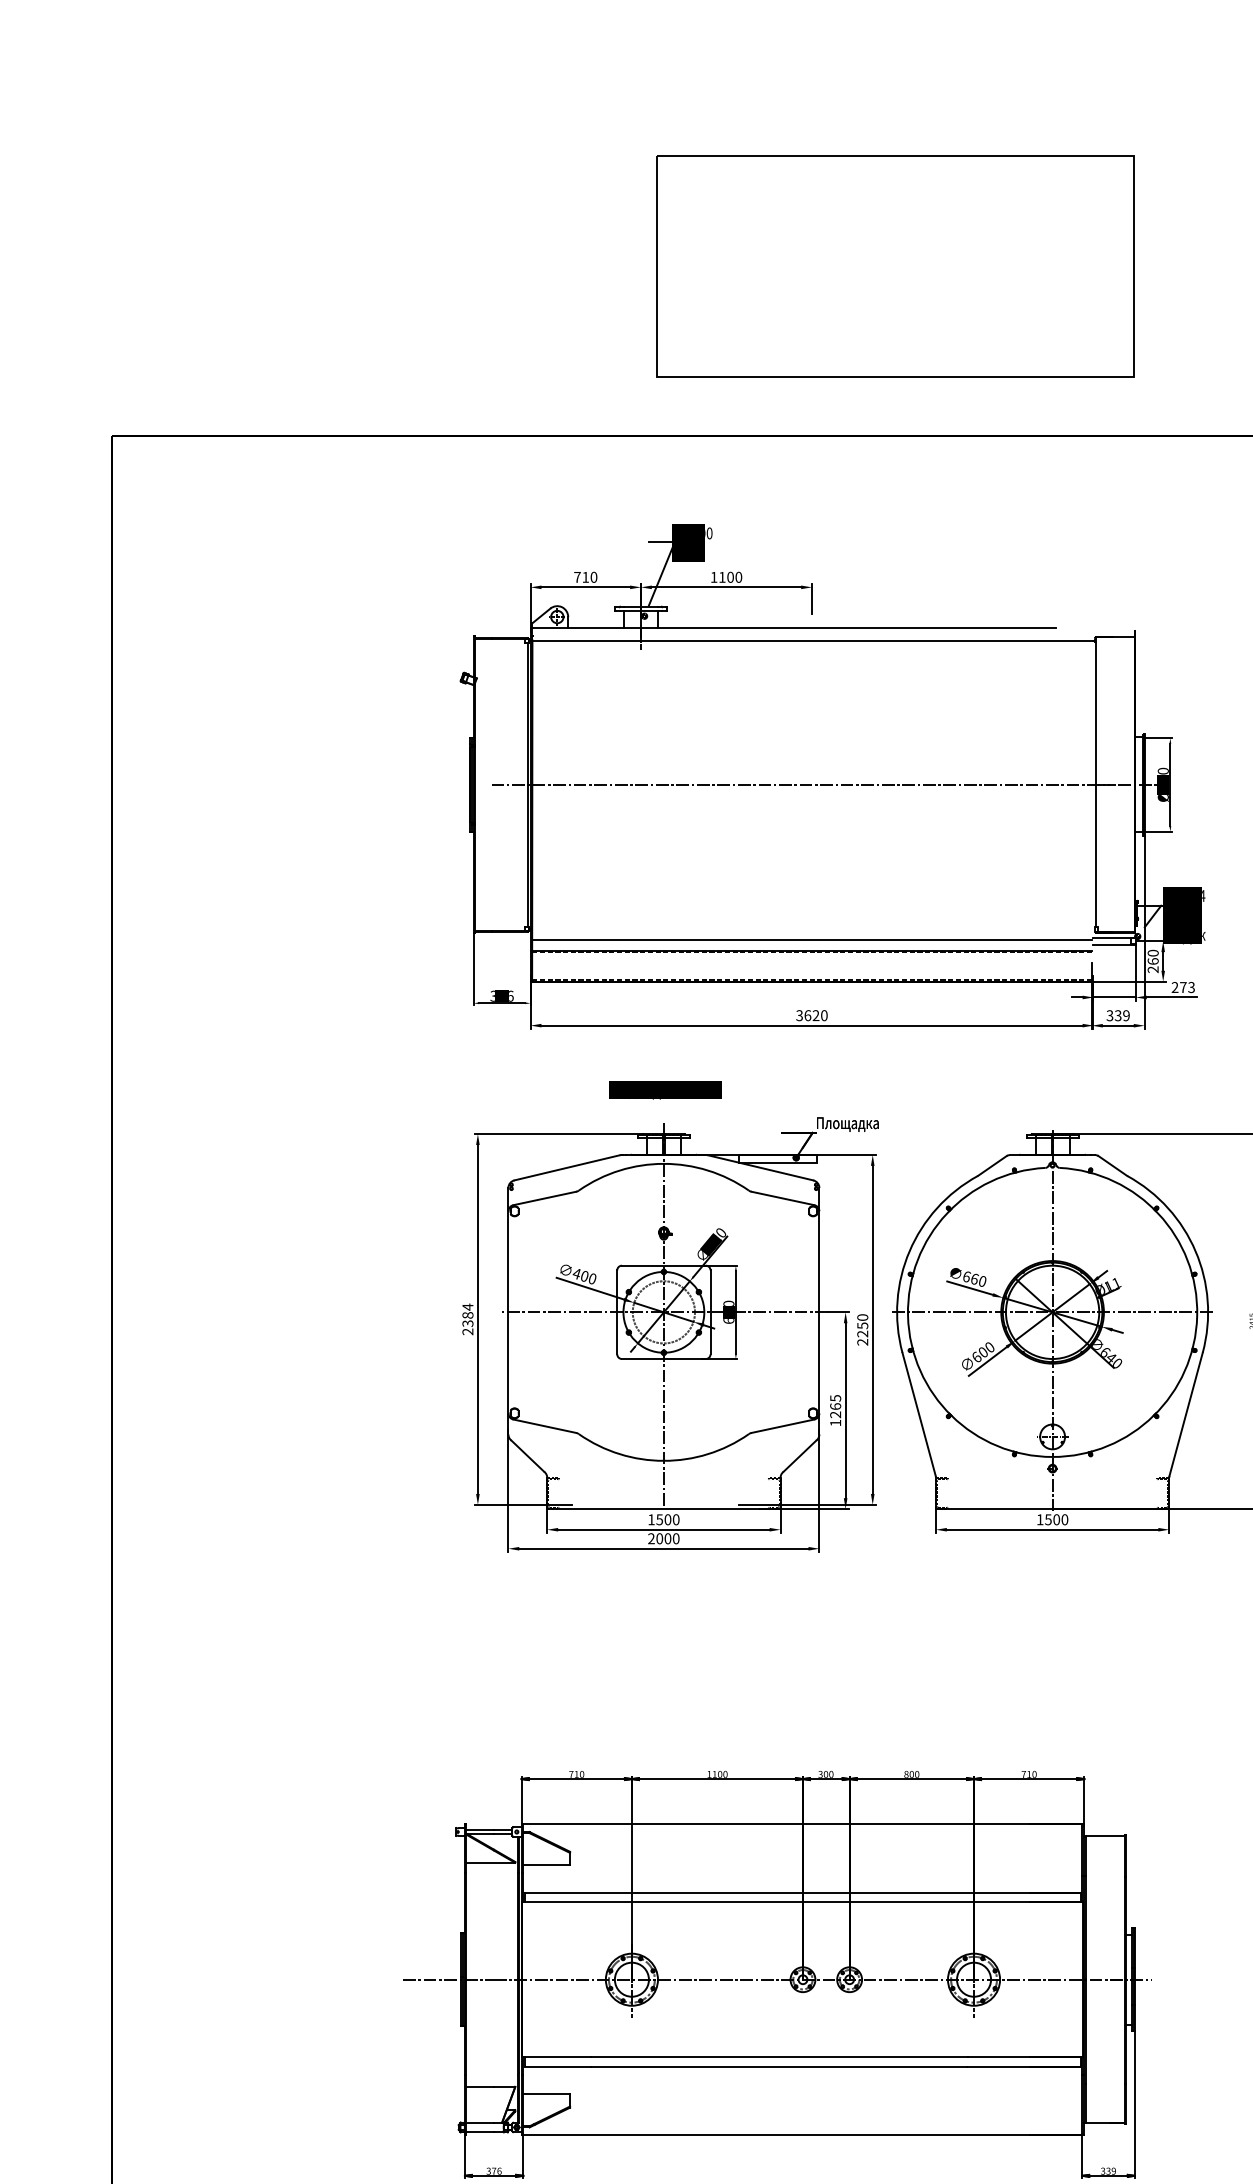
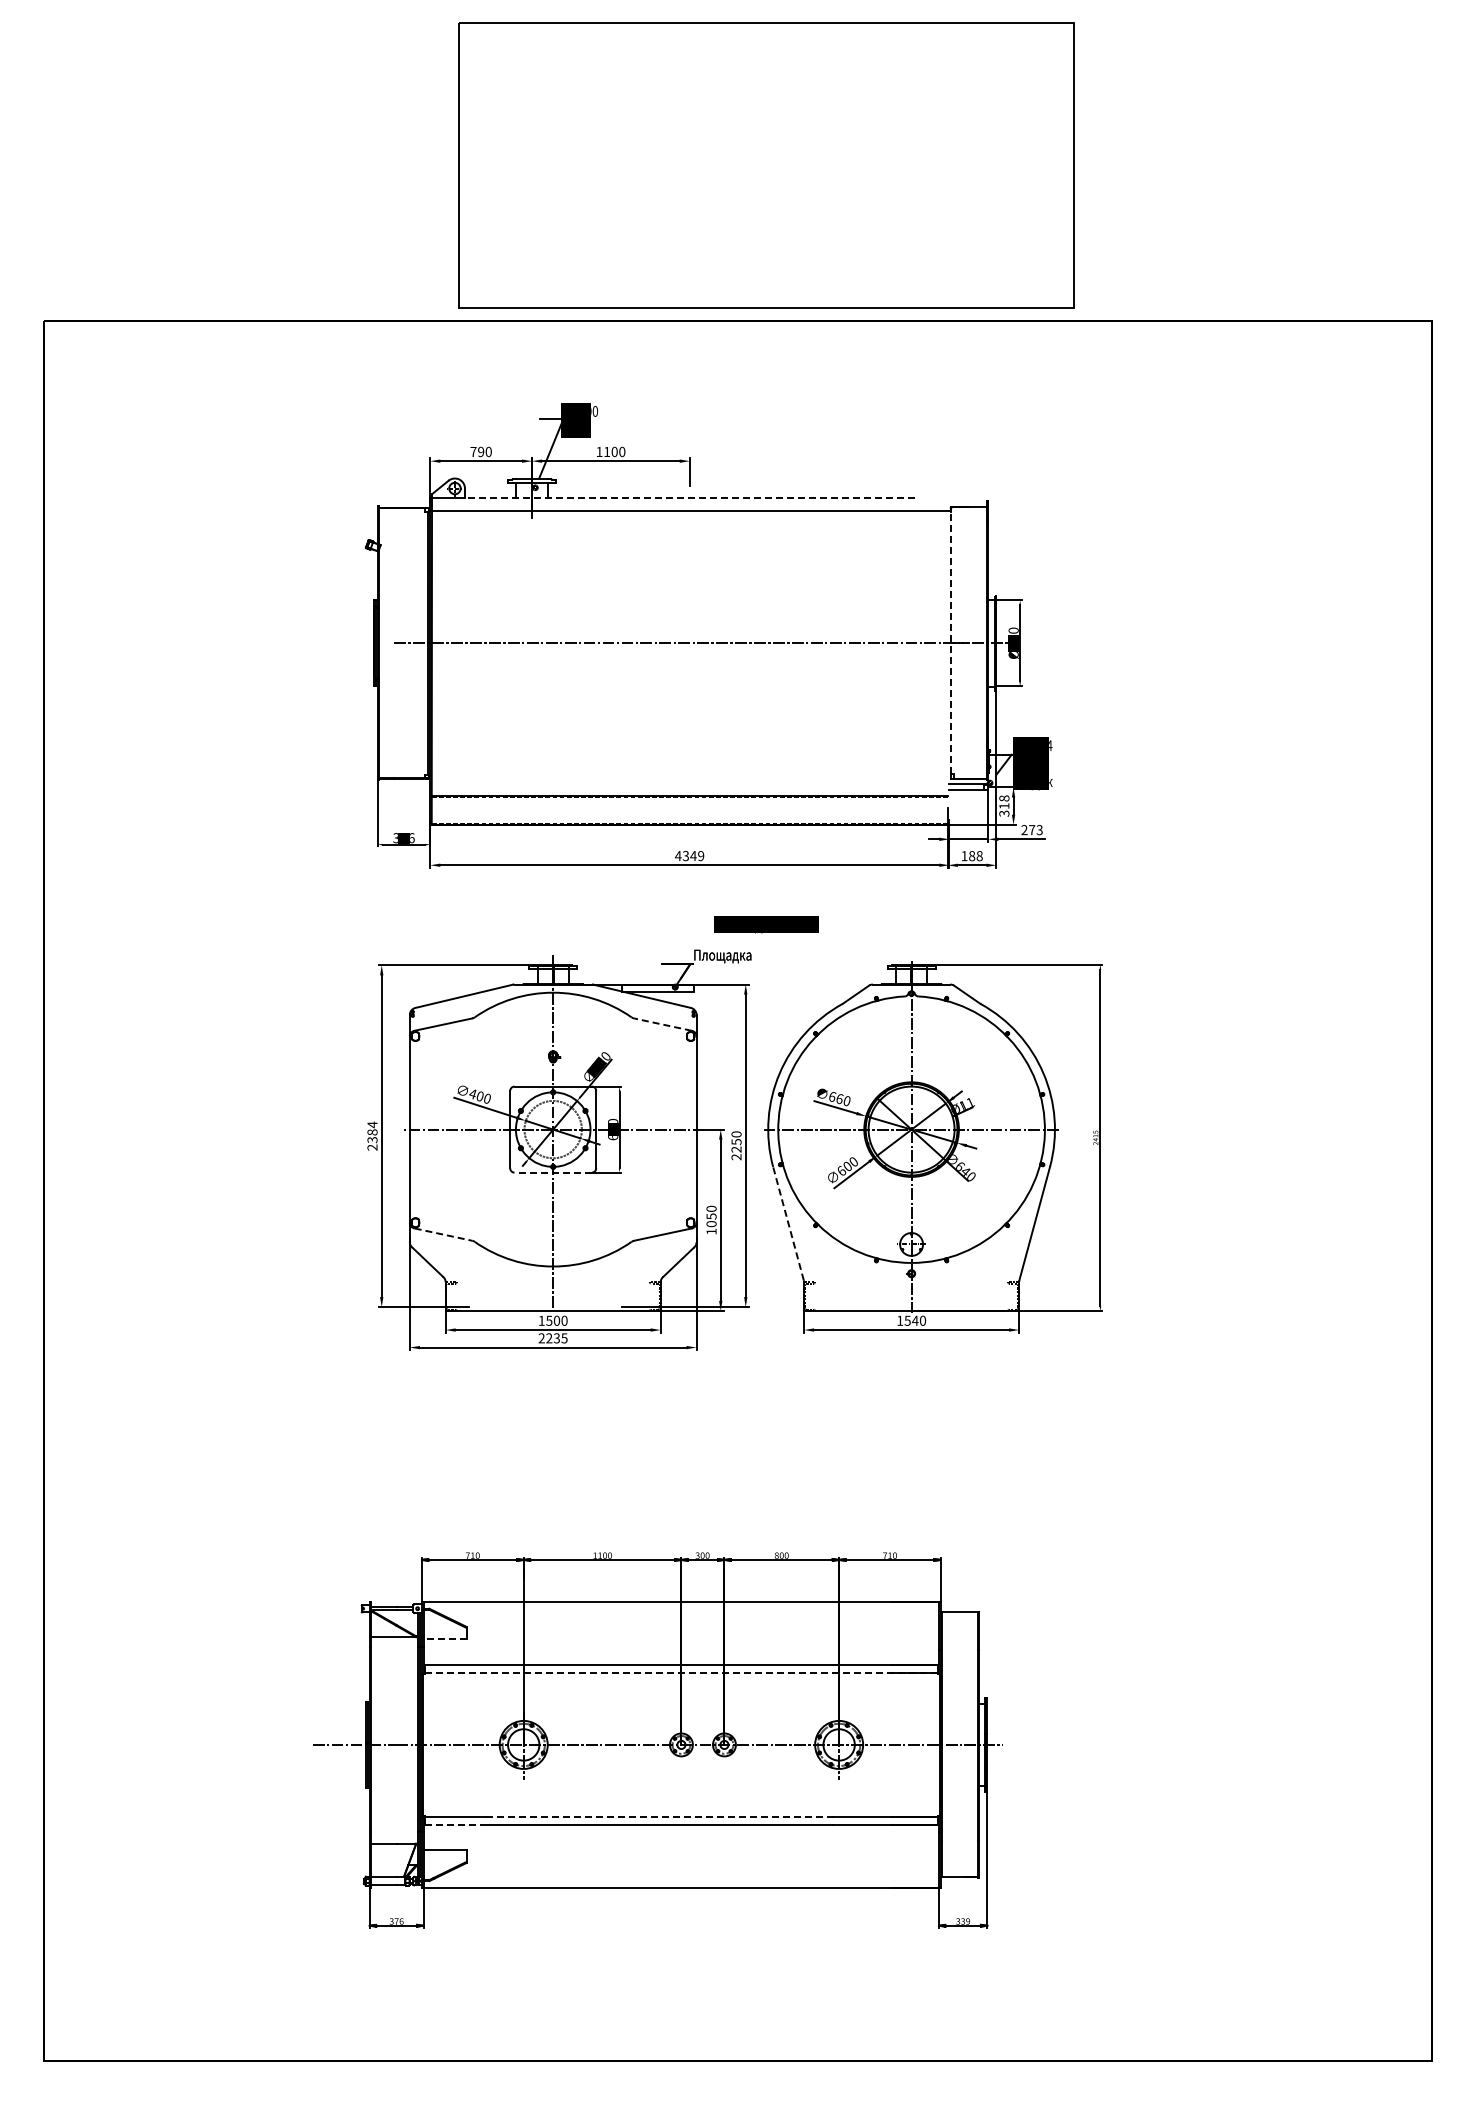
part: (895, 266) -> (766, 165), size x1.4
text: (586, 576) -> (481, 451), 710 -> 790
line: (811, 627) -> (689, 498), solid -> dashed
line: (1095, 781) -> (951, 640), solid -> dashed
line: (811, 940) -> (689, 786), removed
text: (1153, 960) -> (1004, 805), 260 -> 318
text: (811, 1015) -> (689, 855), 3620 -> 4349
text: (1117, 1016) -> (971, 856), 339 -> 188
text: (665, 1089) -> (766, 924), moved
line: (782, 1198) -> (662, 1024), solid -> dashed
line: (664, 1358) -> (553, 1172), solid -> dashed
text: (835, 1406) -> (711, 1216), 1265 -> 1050
line: (919, 1414) -> (788, 1223), solid -> dashed
line: (544, 1426) -> (443, 1234), solid -> dashed
text: (1056, 1519) -> (915, 1320), 1500 -> 1540
text: (667, 1538) -> (556, 1338), 2000 -> 2235
line: (547, 1865) -> (445, 1639), solid -> dashed
line: (803, 1902) -> (681, 1673), solid -> dashed
line: (779, 2057) -> (659, 1816), solid -> dashed
line: (559, 2067) -> (456, 1825), solid -> dashed

